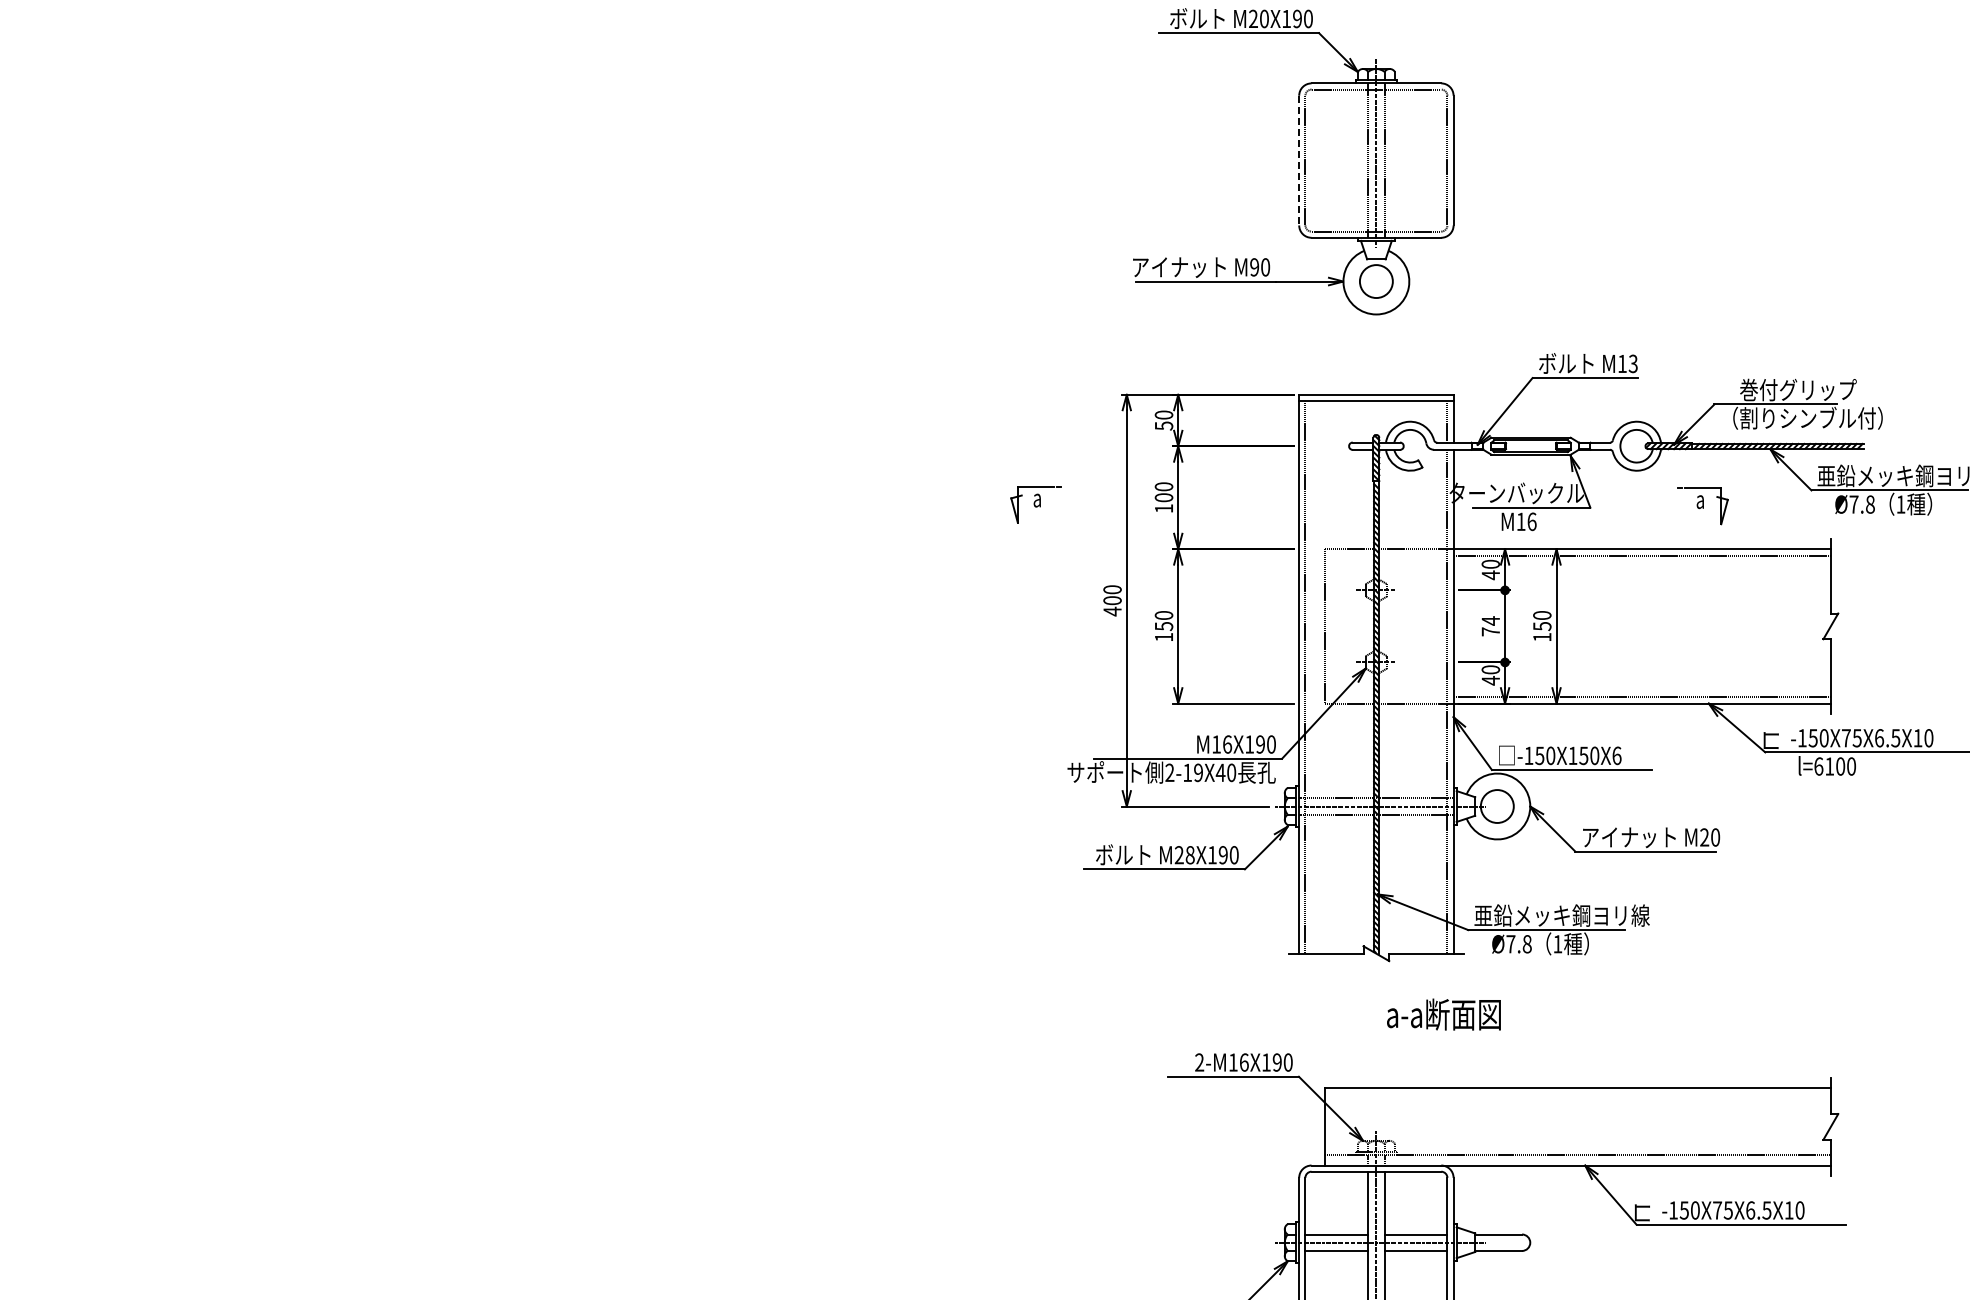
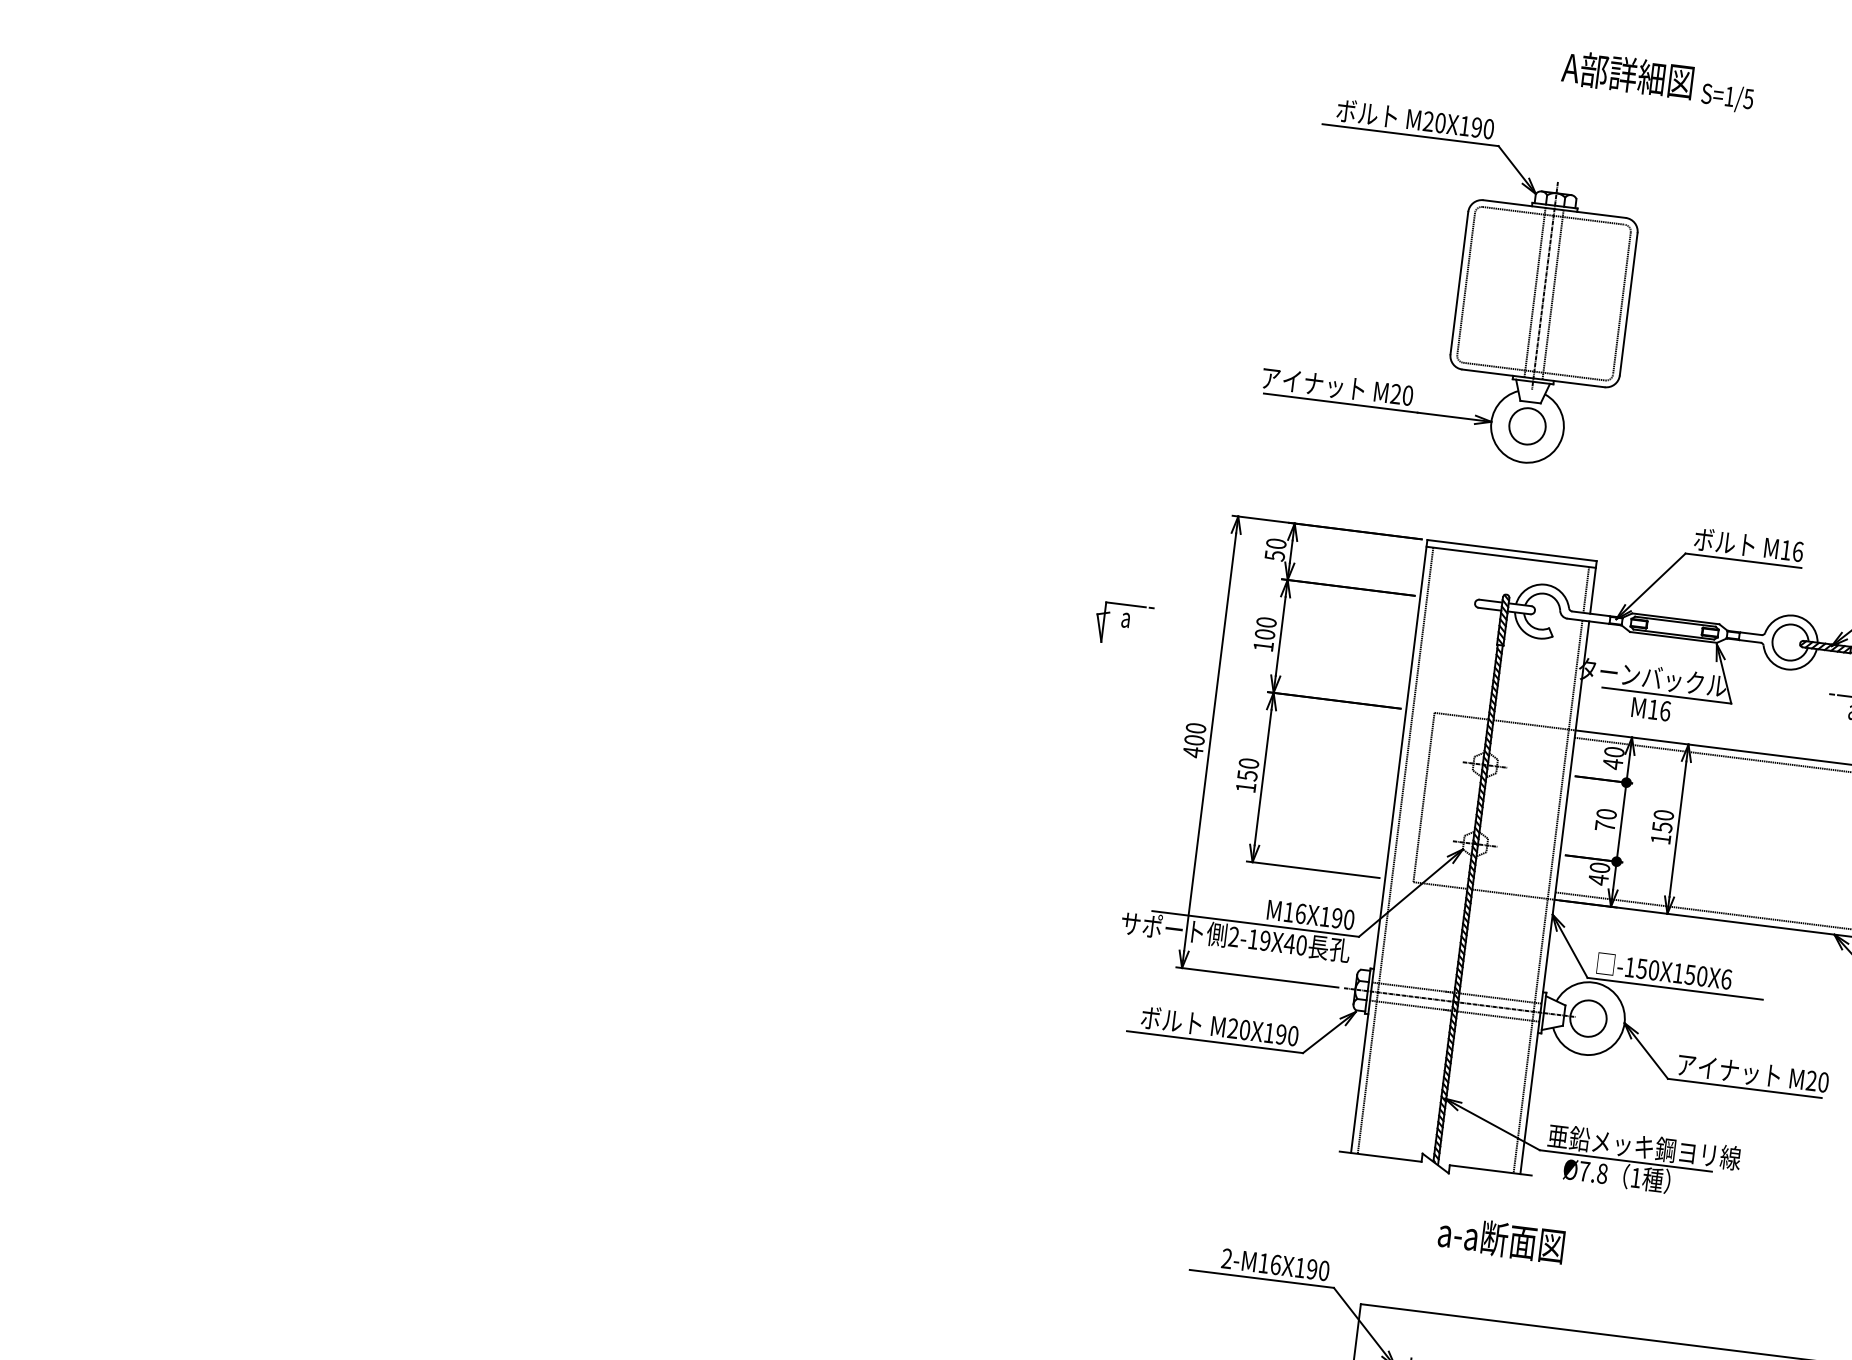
line: (1299, 160) -> (1459, 283), dashed -> solid
text: (1254, 267) -> (1395, 394), M90 -> M20
text: (1632, 363) -> (1797, 551), M13 -> M16
text: (1490, 620) -> (1606, 813), 74 -> 70
text: (1189, 855) -> (1244, 1030), M28X190 -> M20X190

